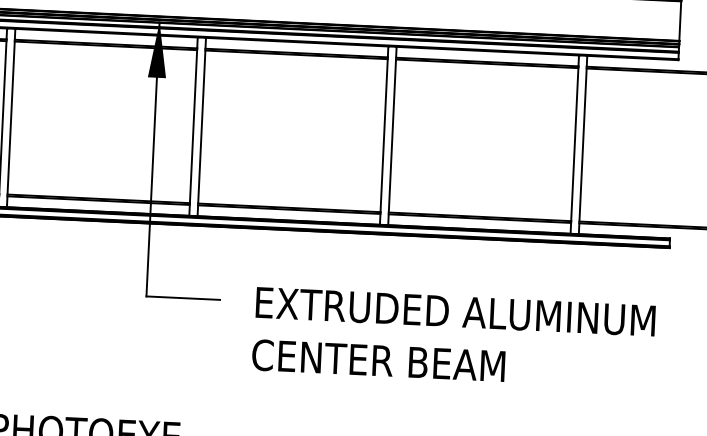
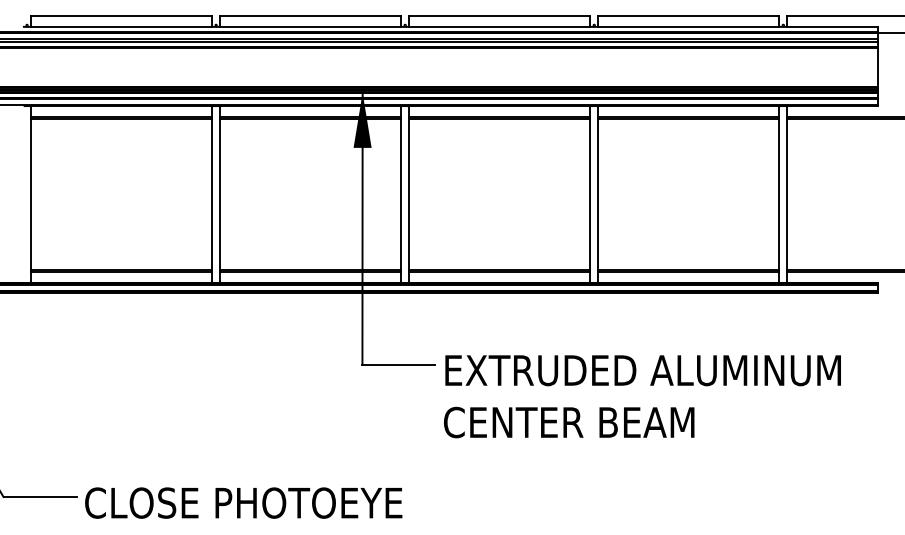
text: (453, 337) -> (642, 396), moved

